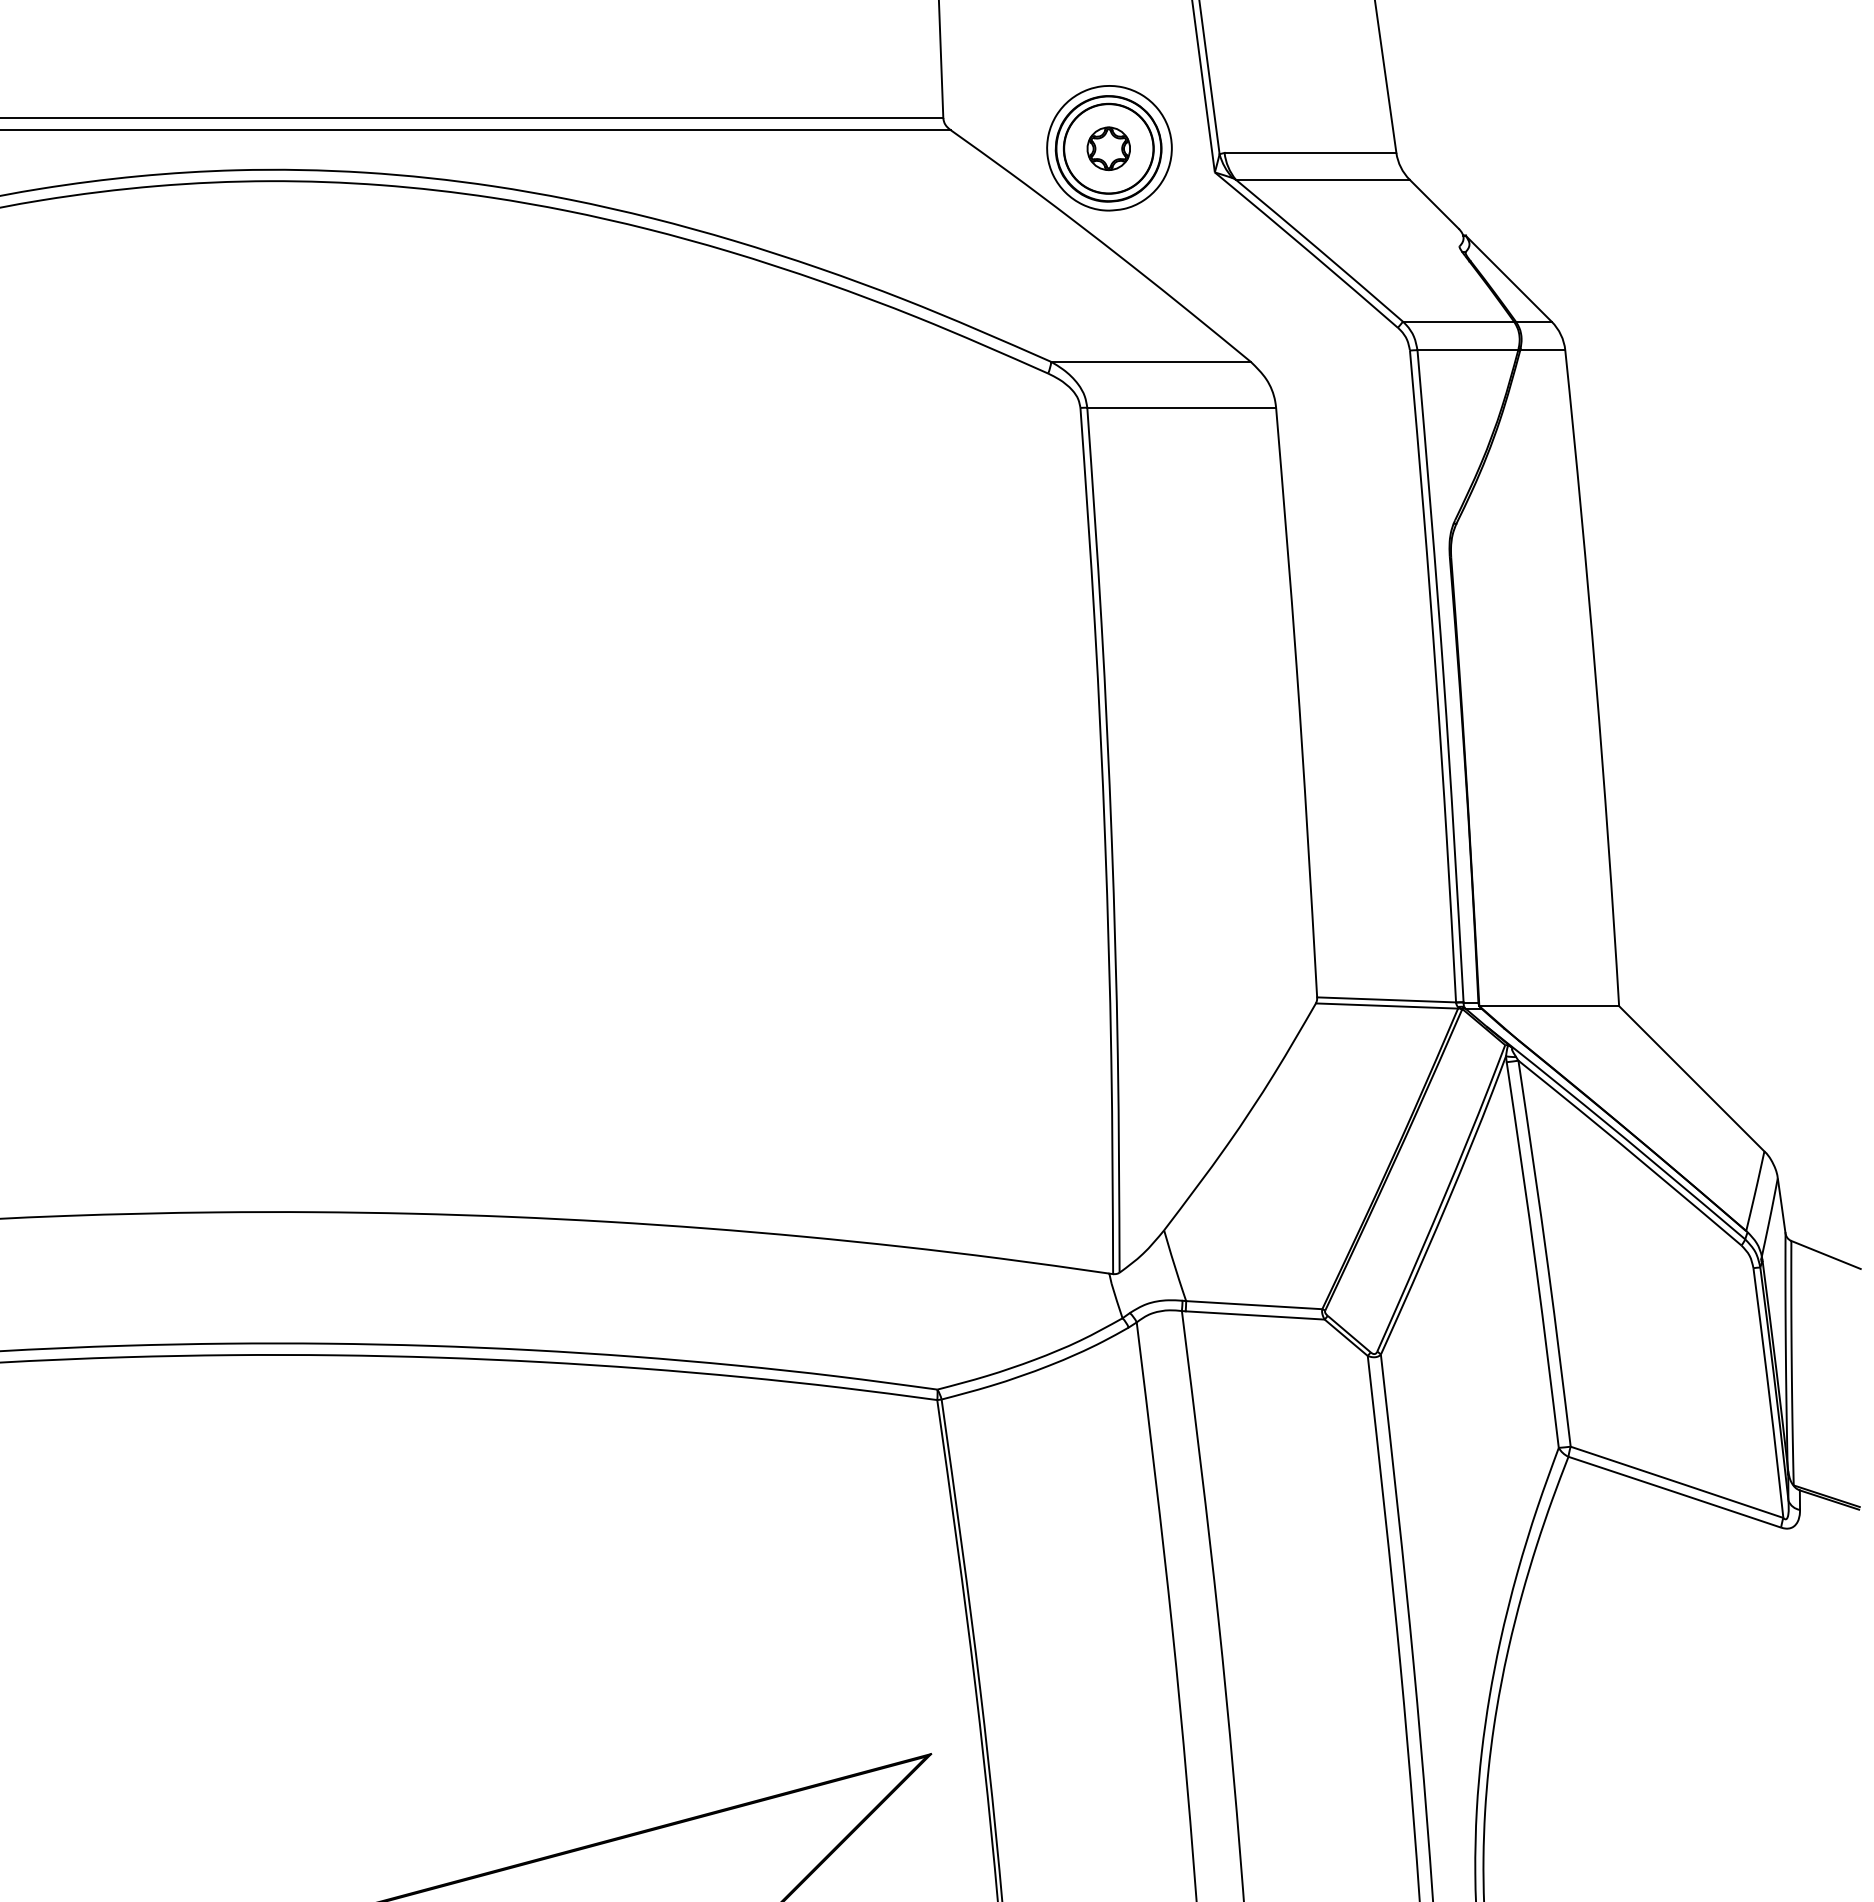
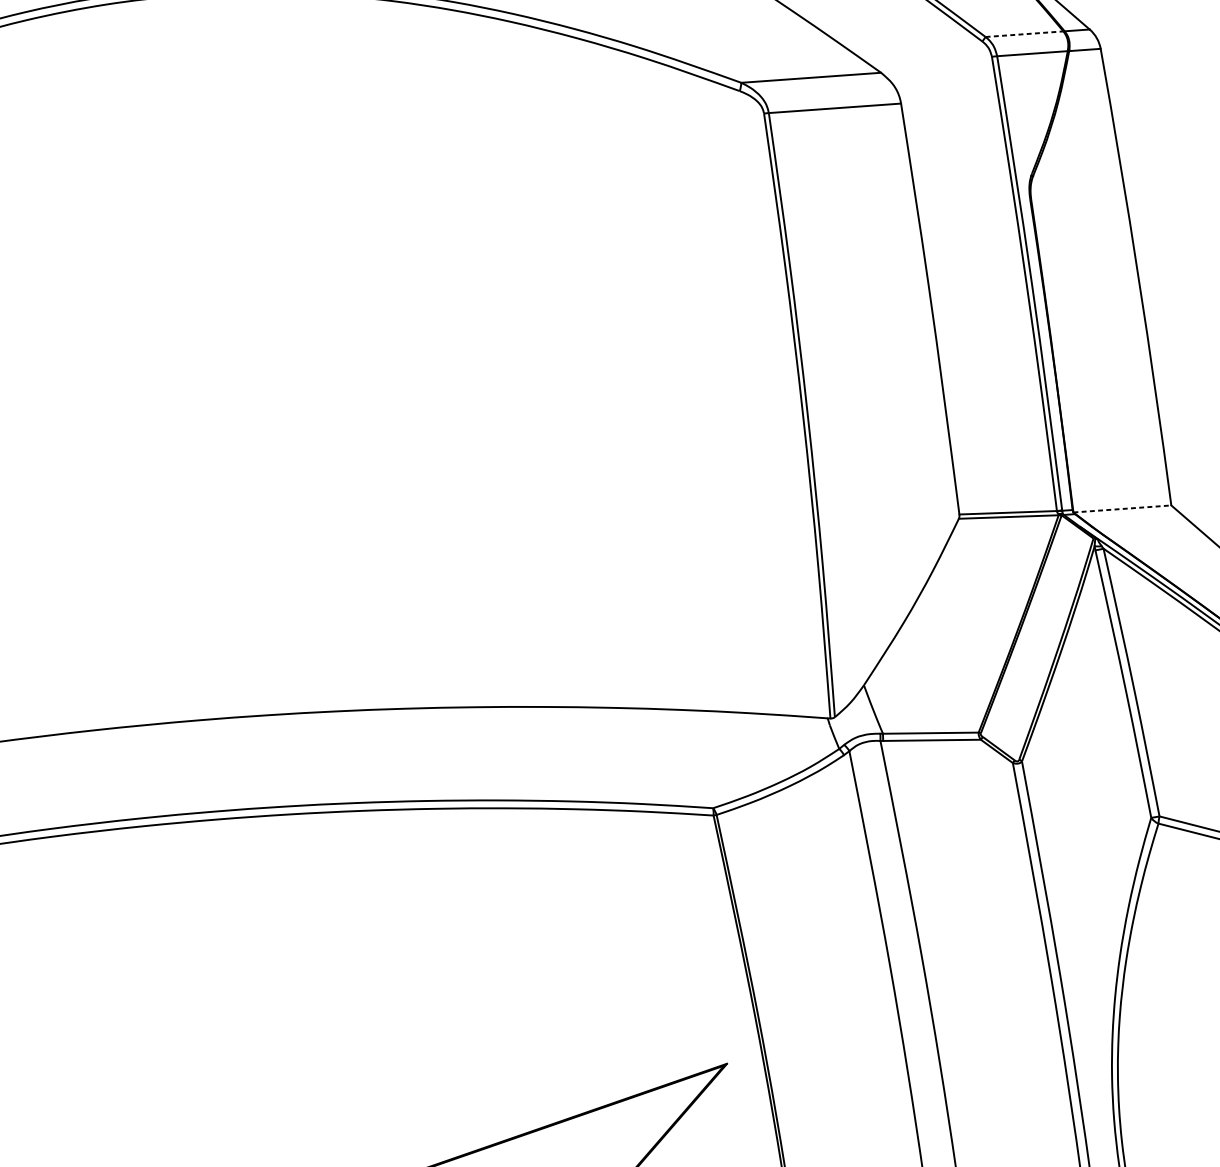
line: (1458, 321) -> (1024, 34), solid -> dashed
line: (1549, 1006) -> (1122, 509), solid -> dashed

